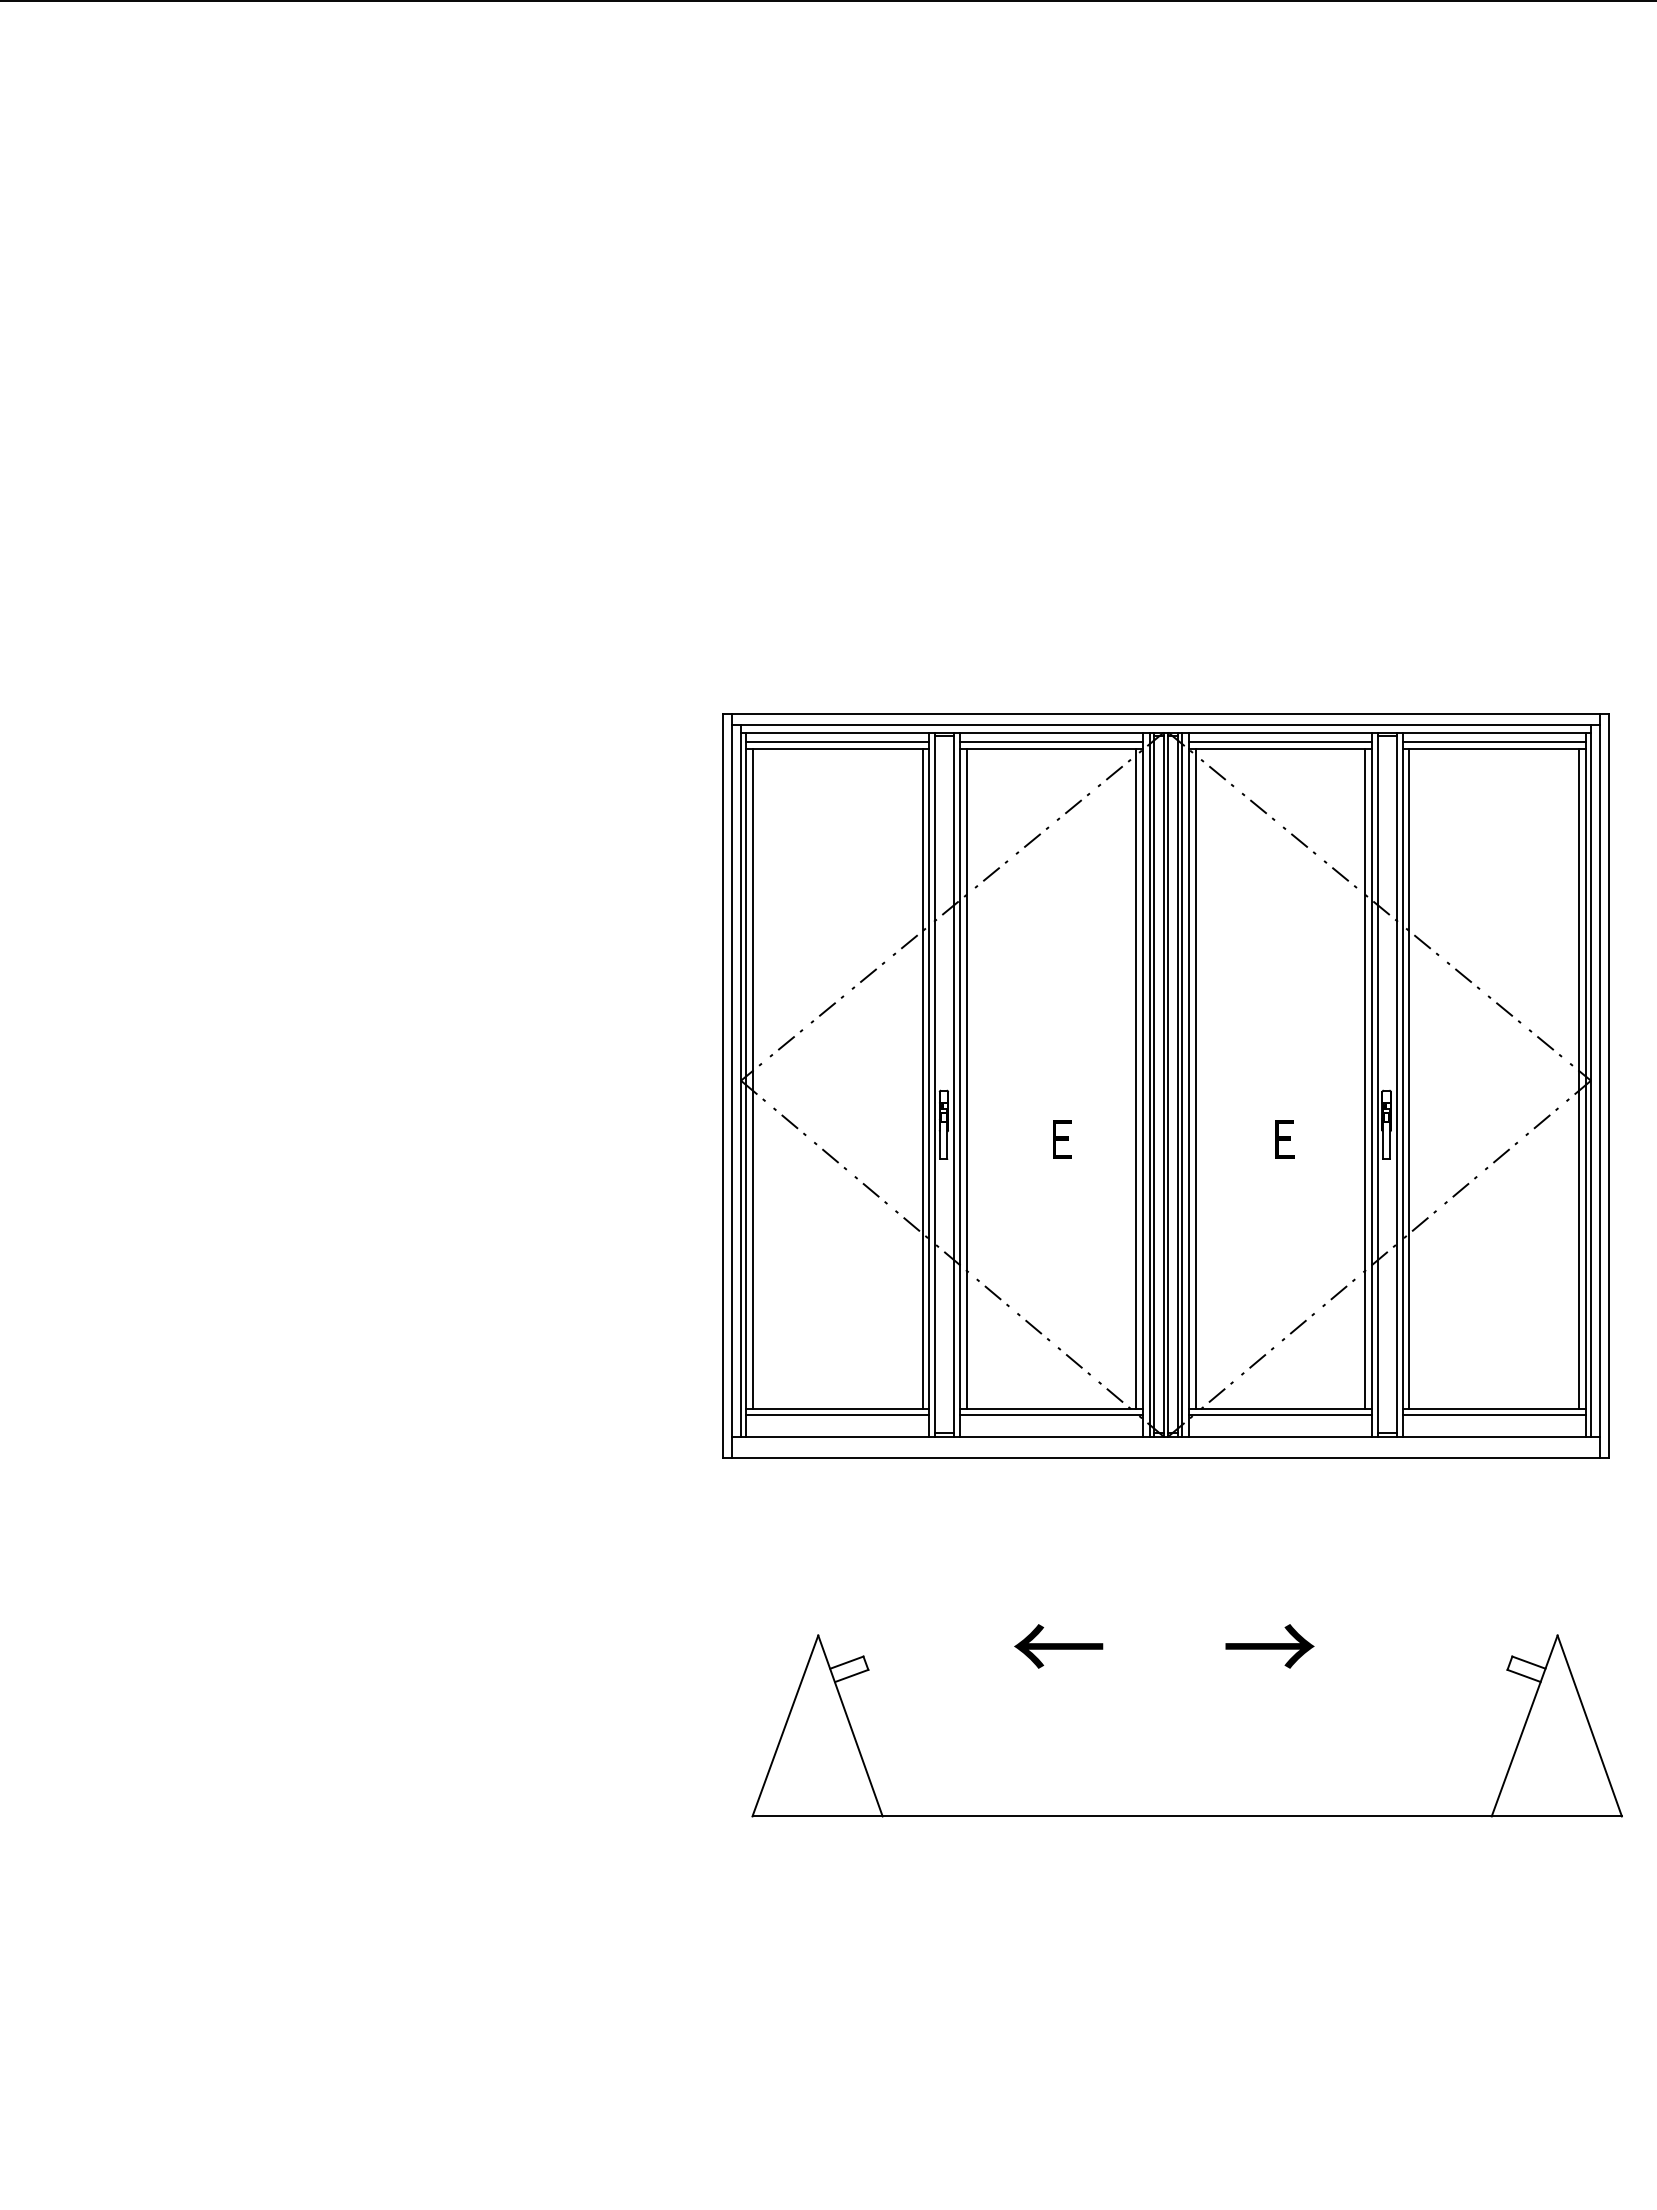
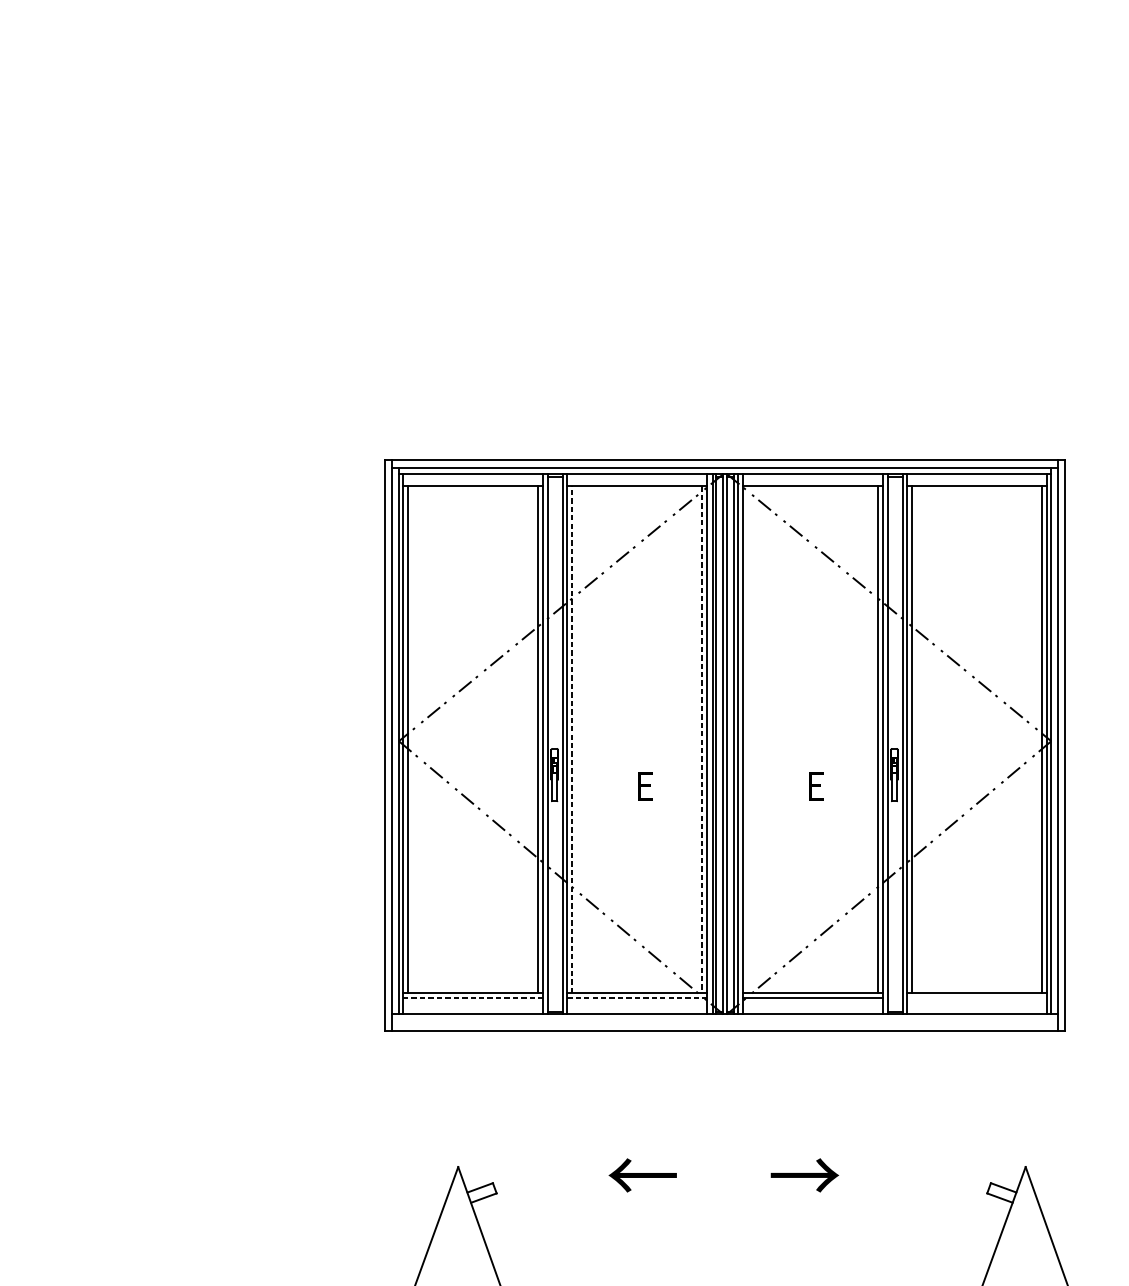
line: (837, 742) -> (472, 481), removed
line: (1051, 742) -> (637, 481), removed
line: (1280, 742) -> (813, 481), removed
line: (1493, 742) -> (976, 481), removed
line: (966, 1078) -> (572, 739), solid -> dashed
line: (1195, 1078) -> (747, 739), removed
line: (1136, 1079) -> (702, 740), solid -> dashed
line: (838, 1415) -> (473, 998), solid -> dashed
line: (1051, 1415) -> (637, 998), solid -> dashed
line: (1493, 1415) -> (976, 998), removed

